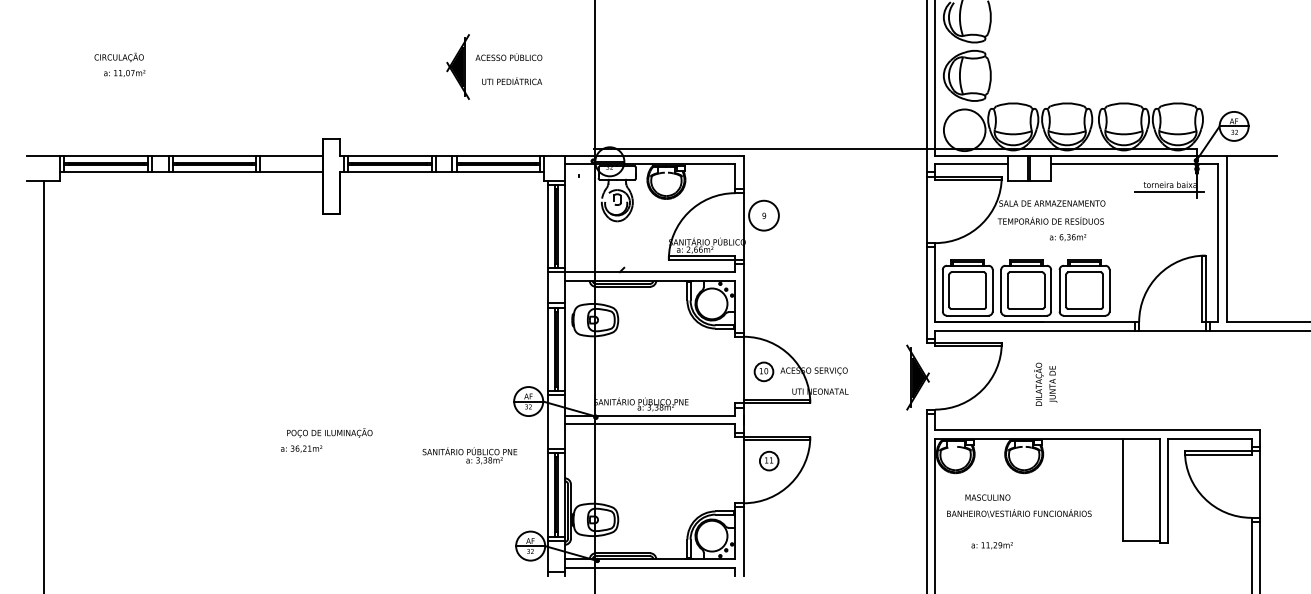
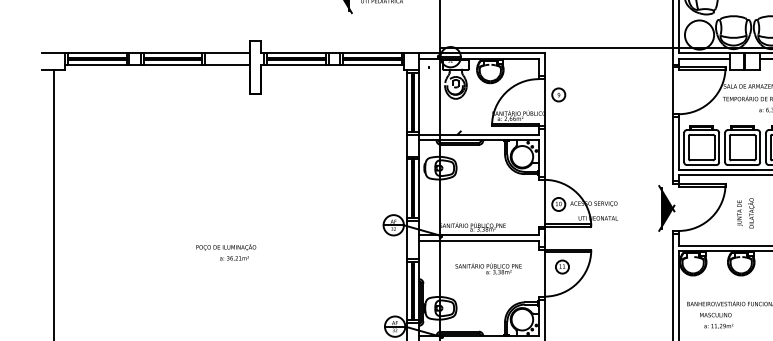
circle: (763, 215) -> (558, 94), size x0.62
text: (1053, 384) -> (740, 213), moved
text: (329, 432) -> (226, 246), moved
text: (469, 455) -> (488, 268), moved
text: (987, 497) -> (715, 315), moved

